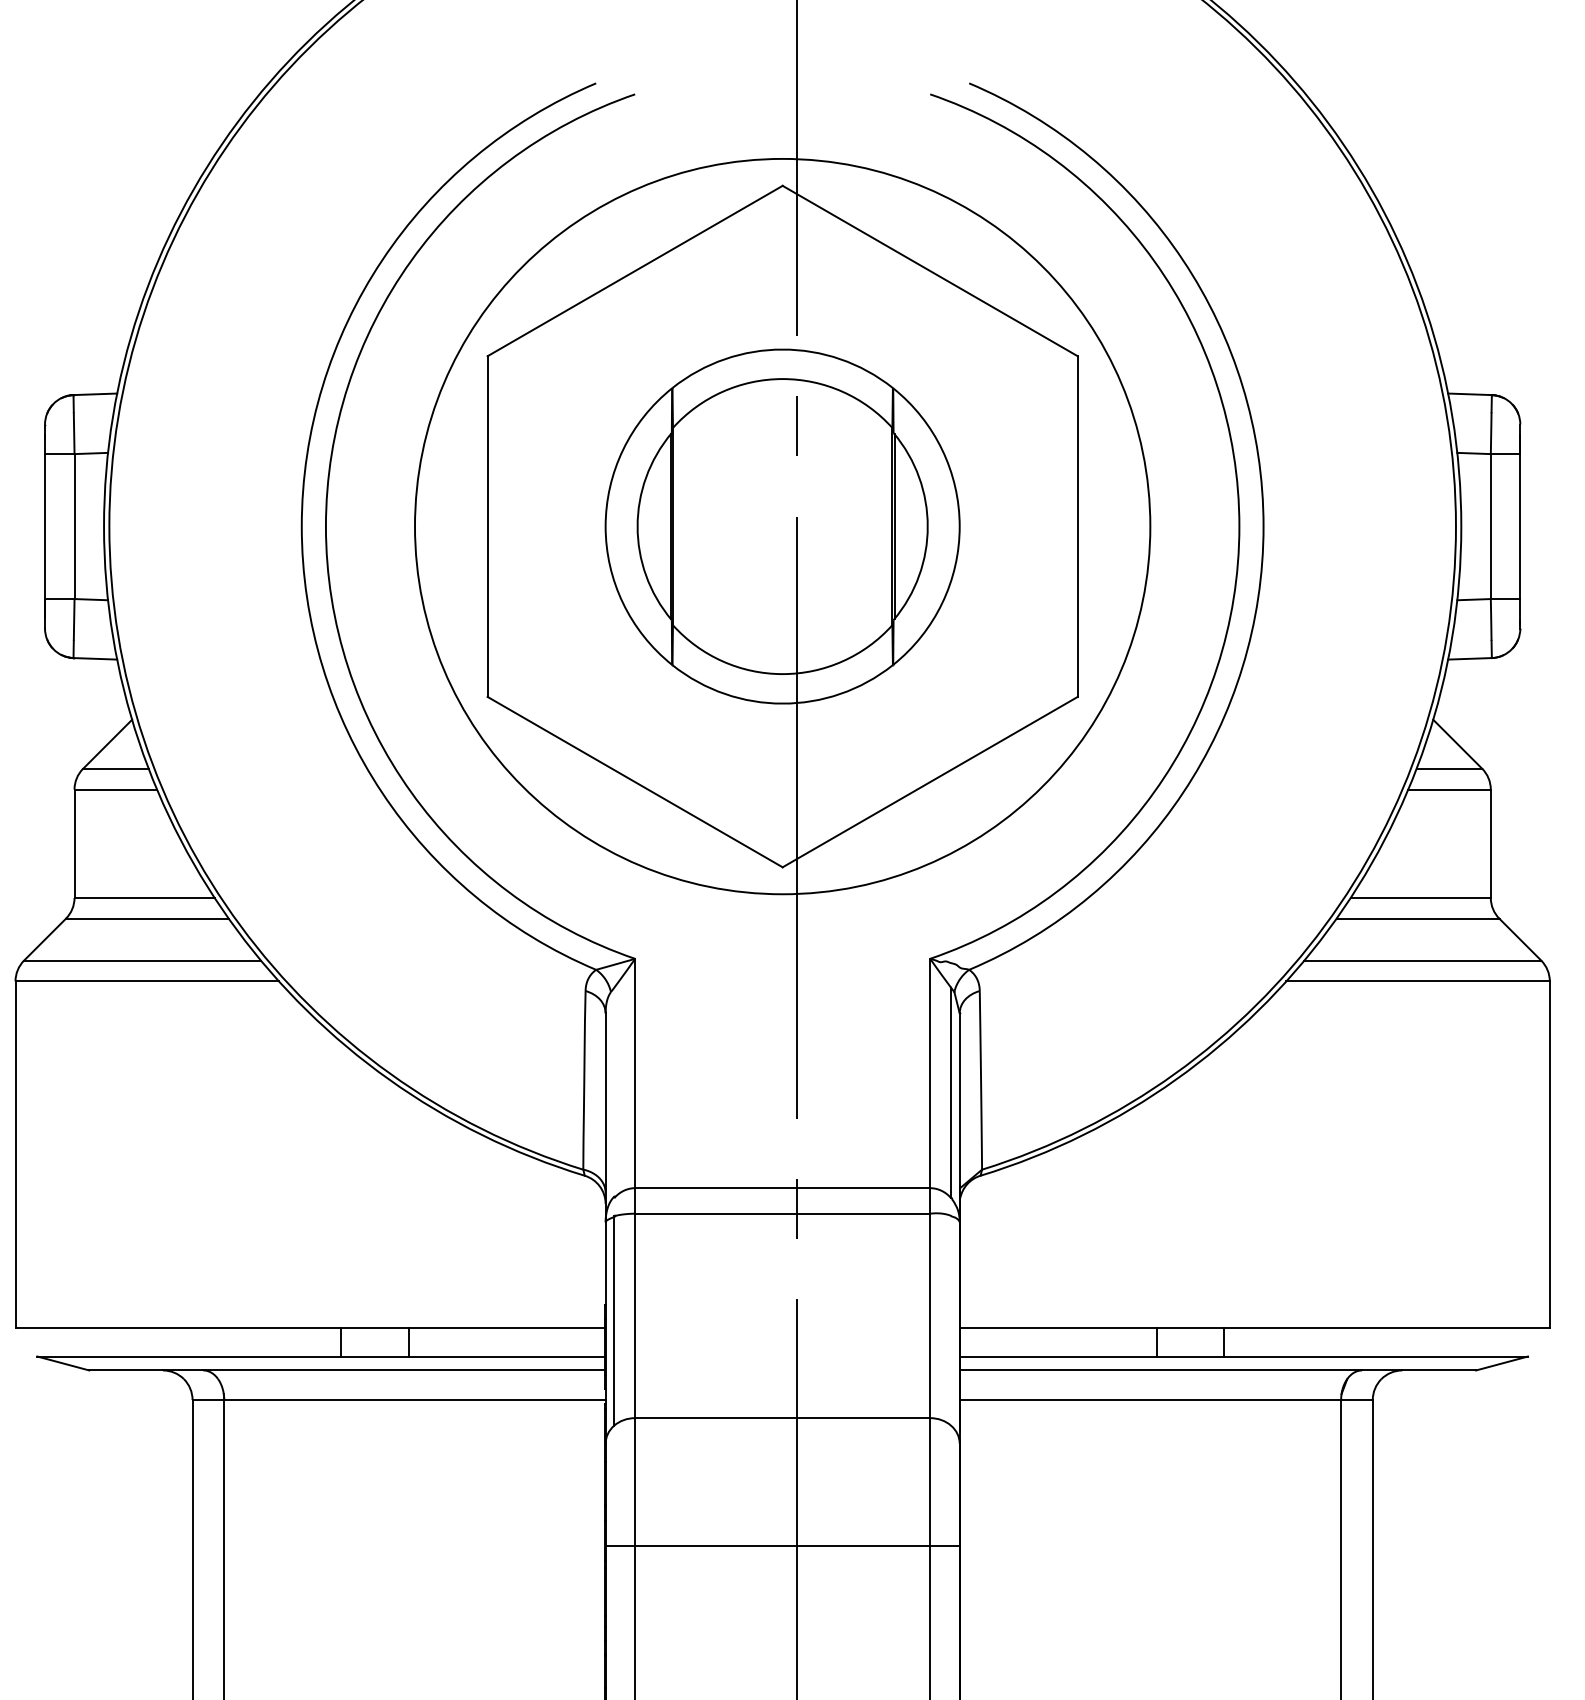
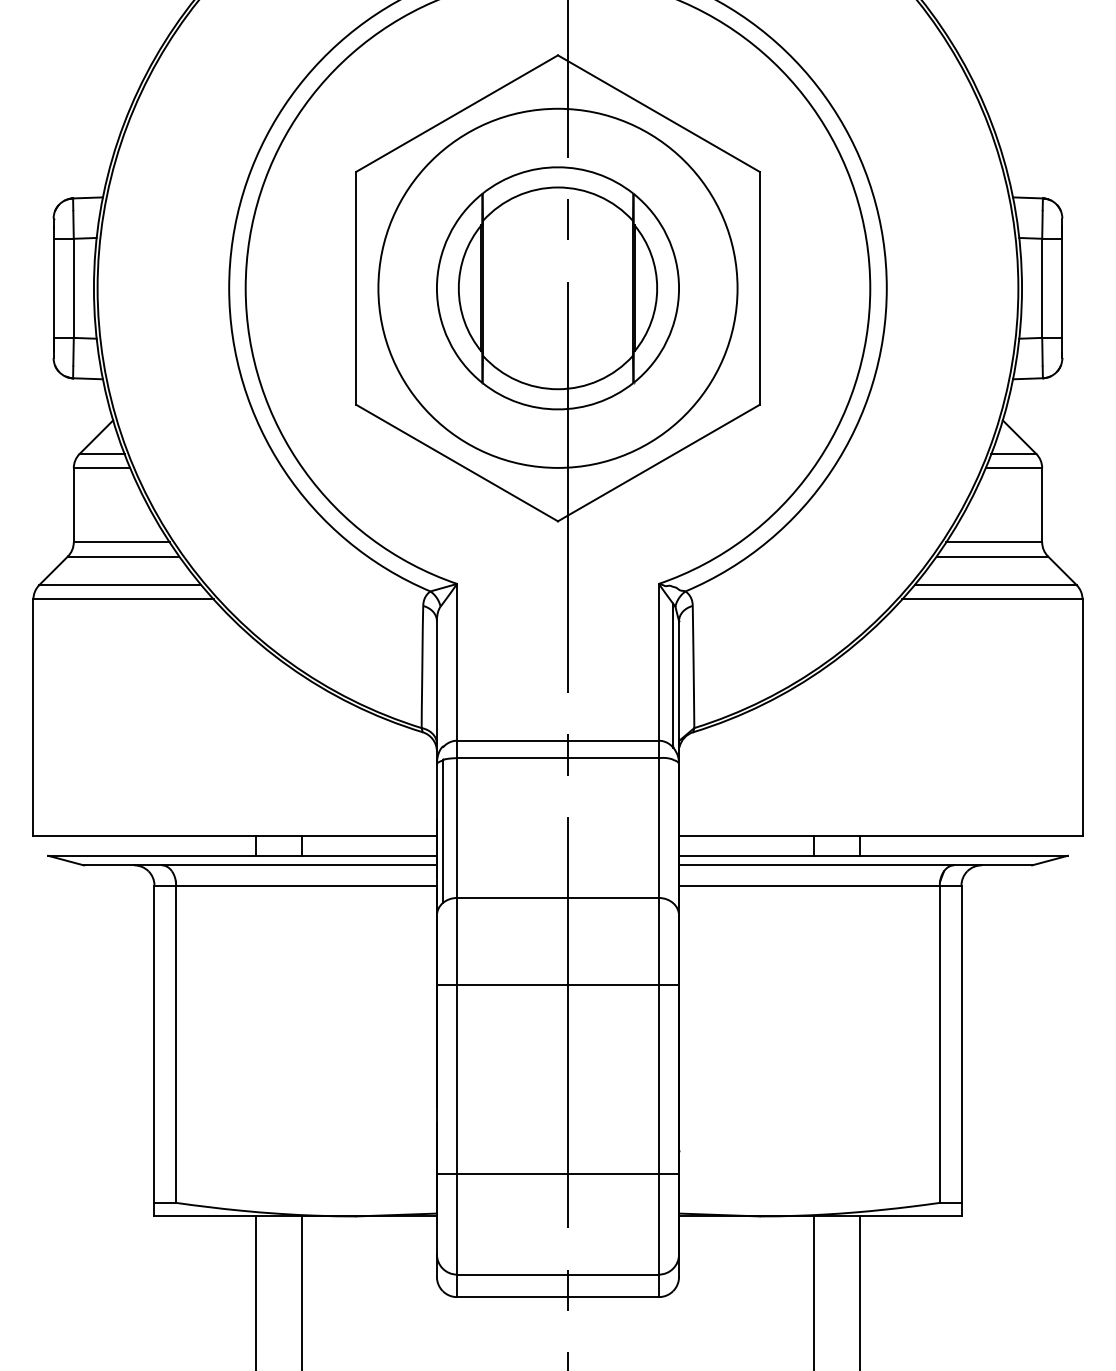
circle: (781, 525) -> (557, 287), size x0.71

